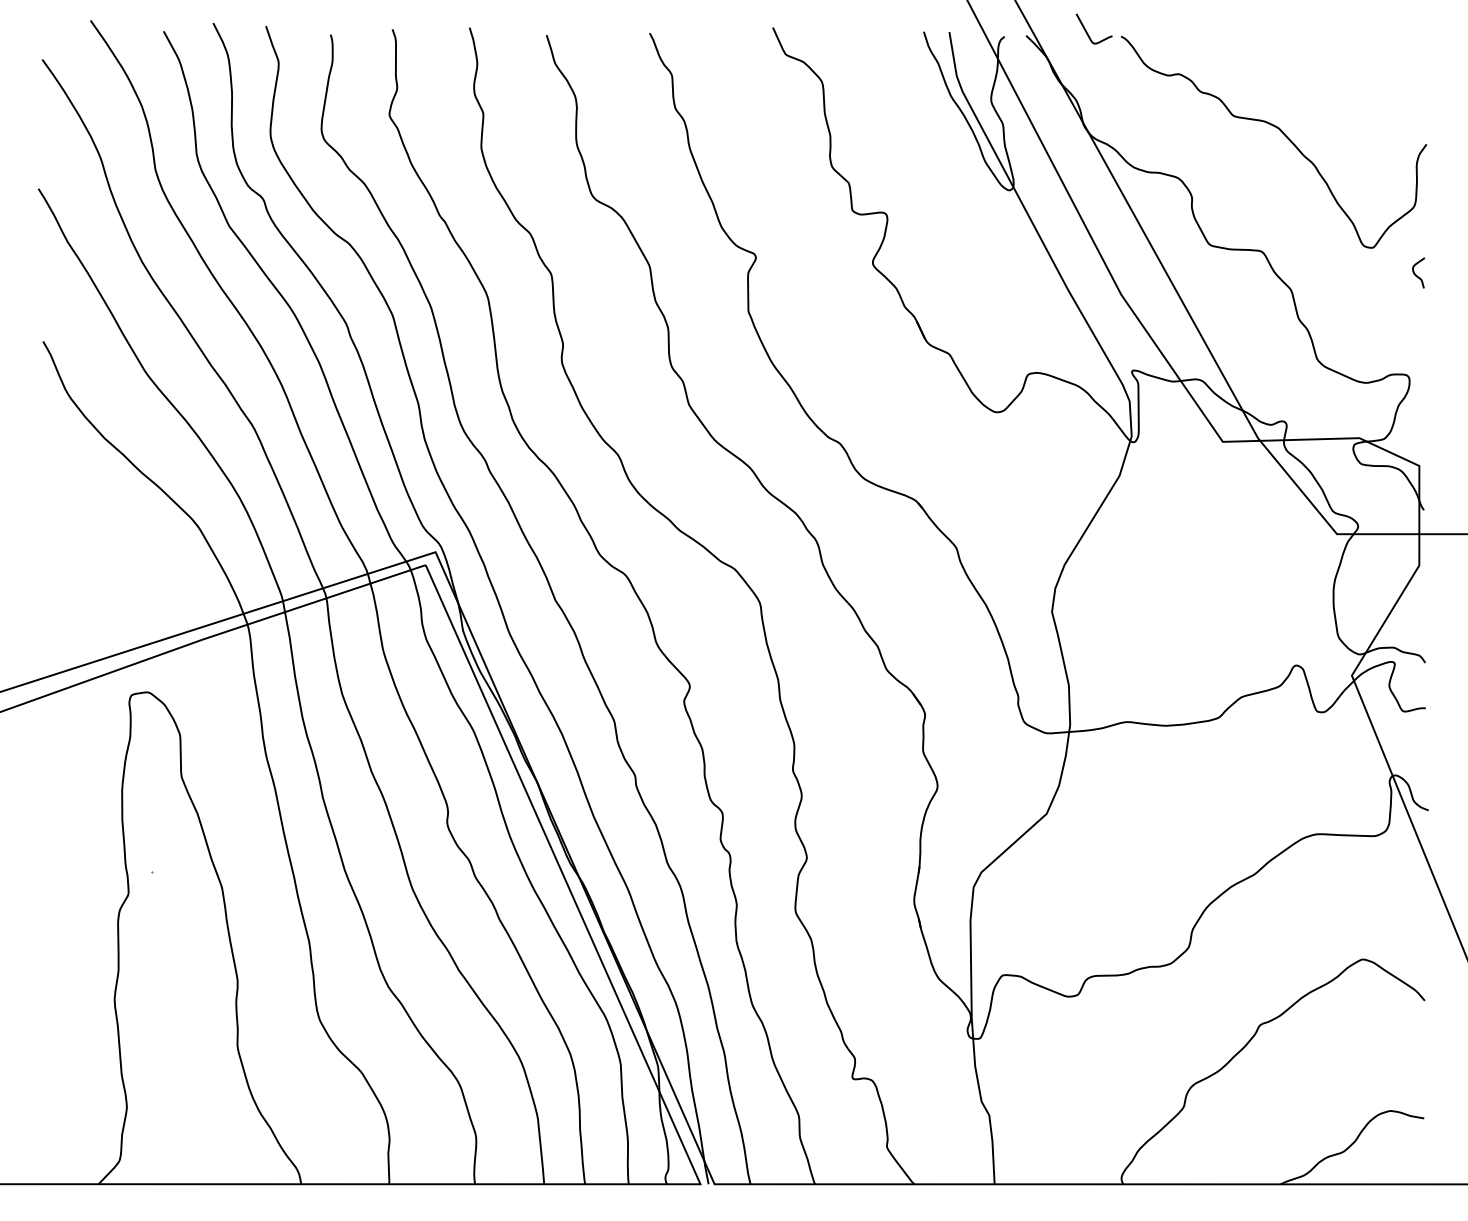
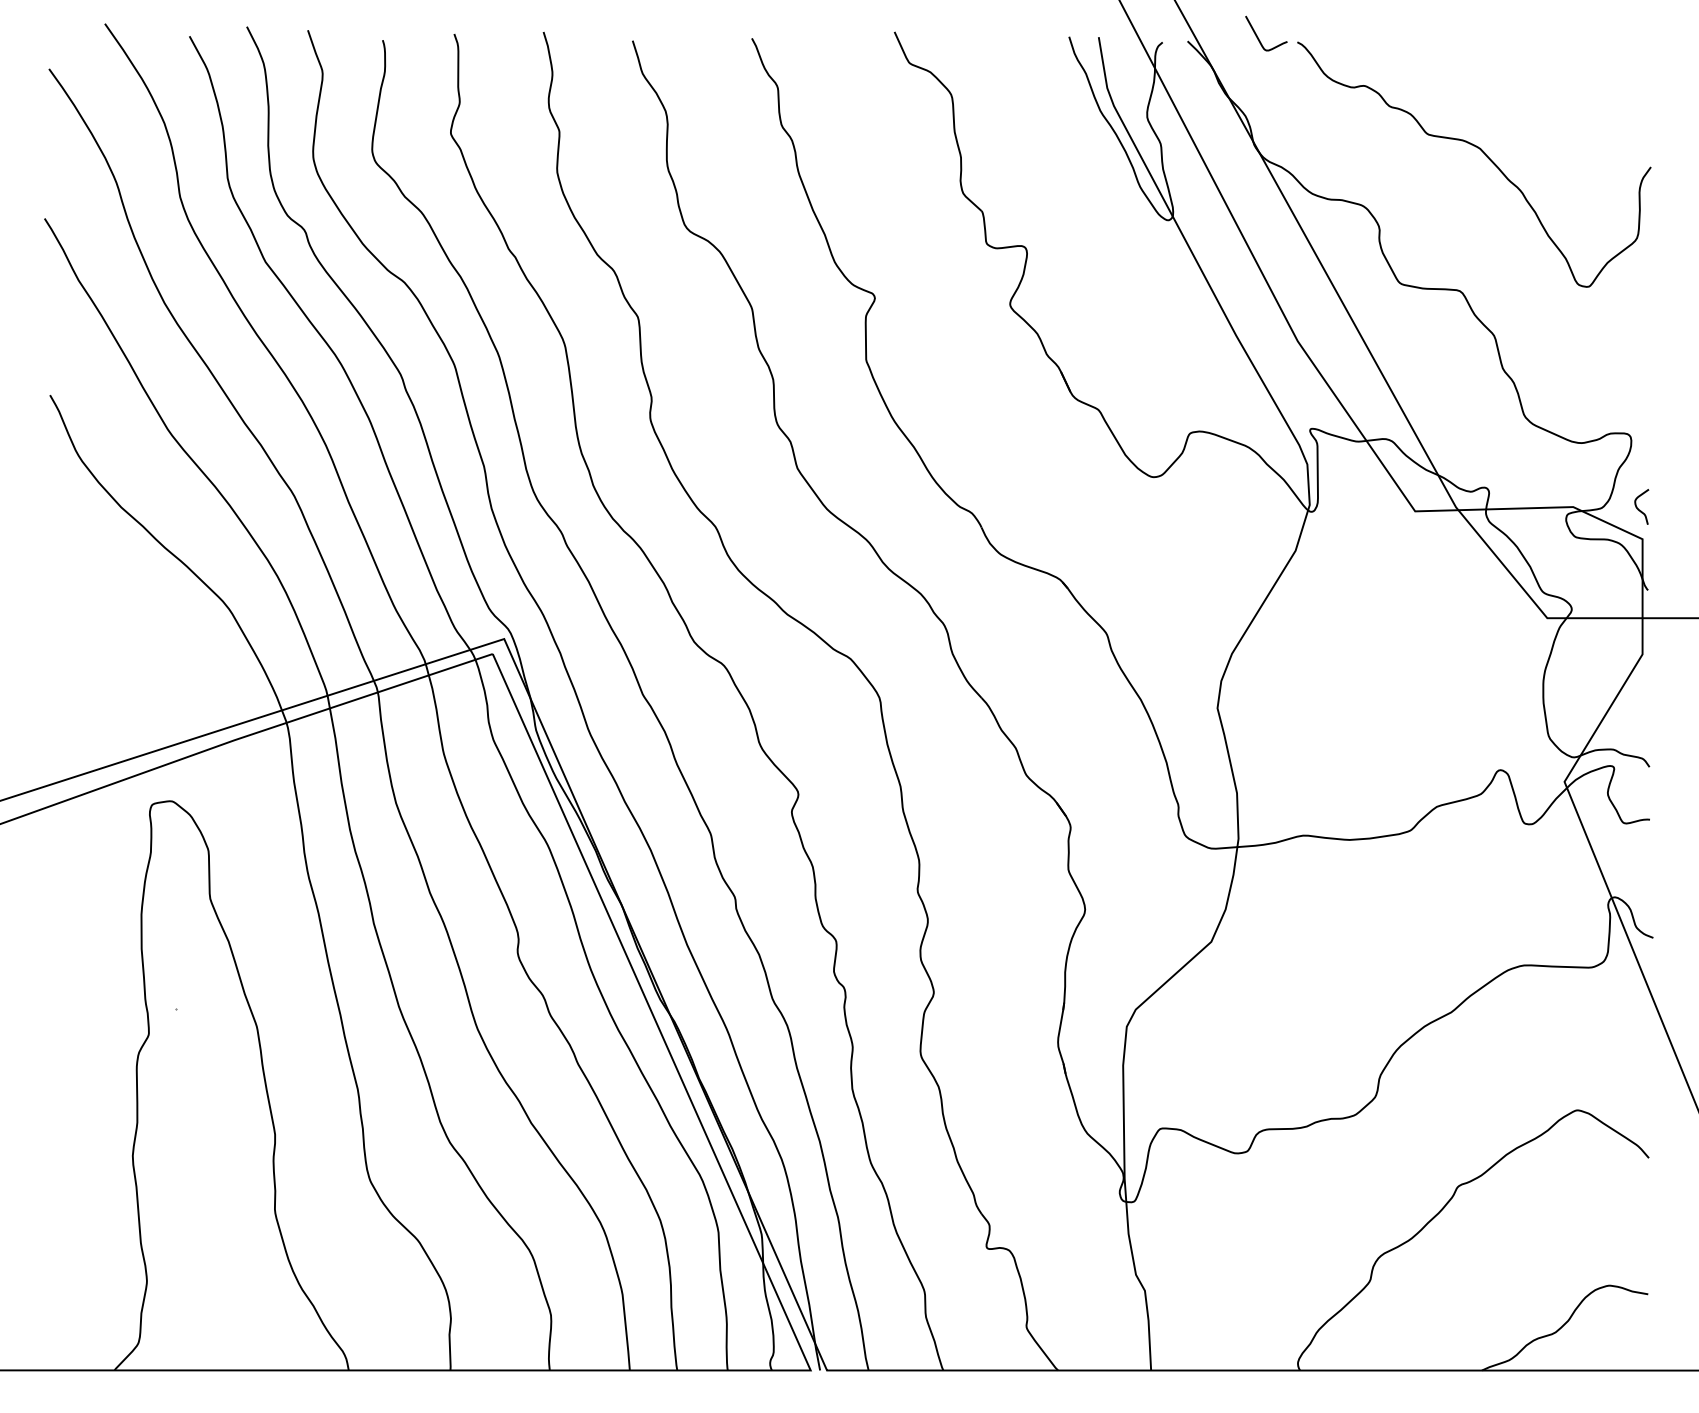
curve: (1416, 274) -> (1639, 508), moved

